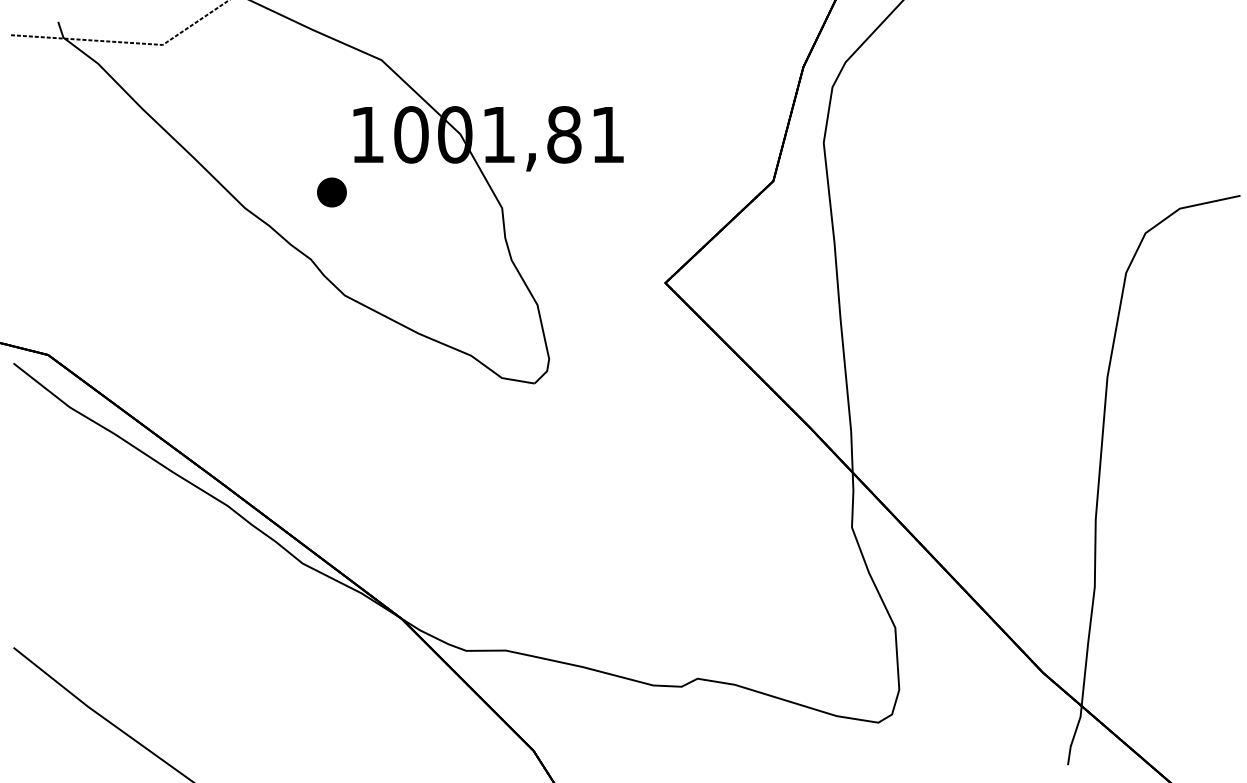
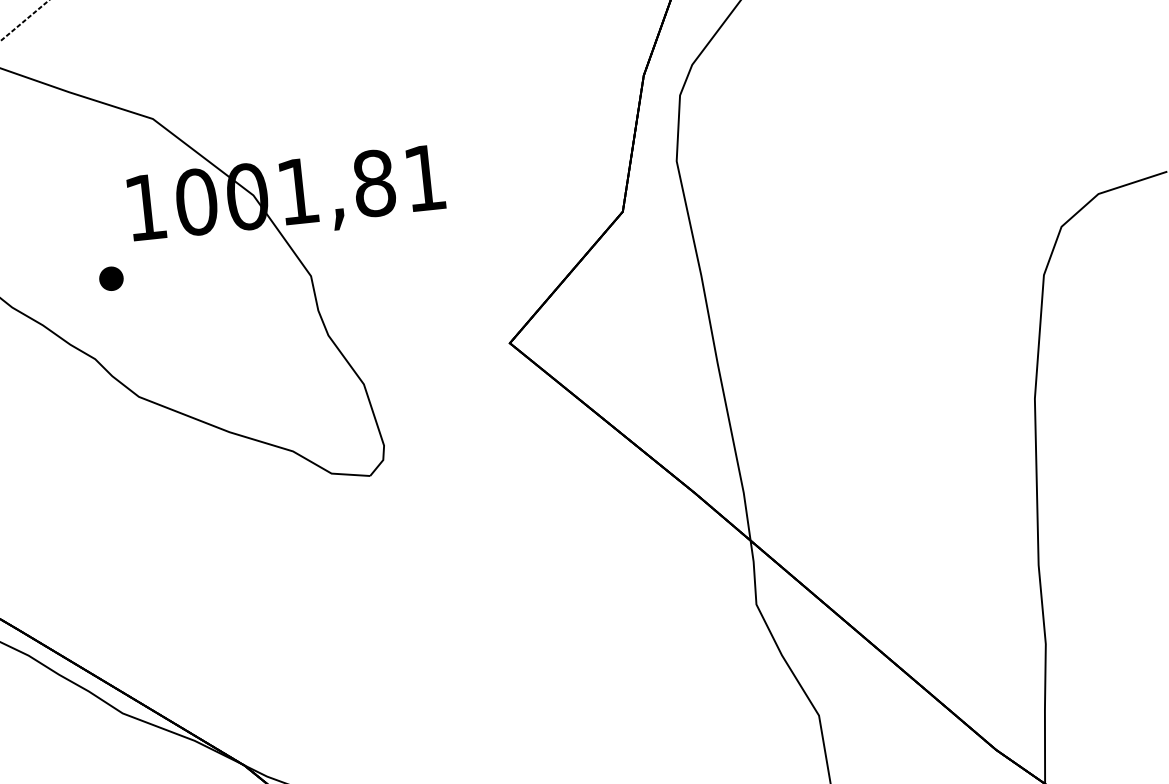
part: (331, 192) -> (110, 278), size x0.7

